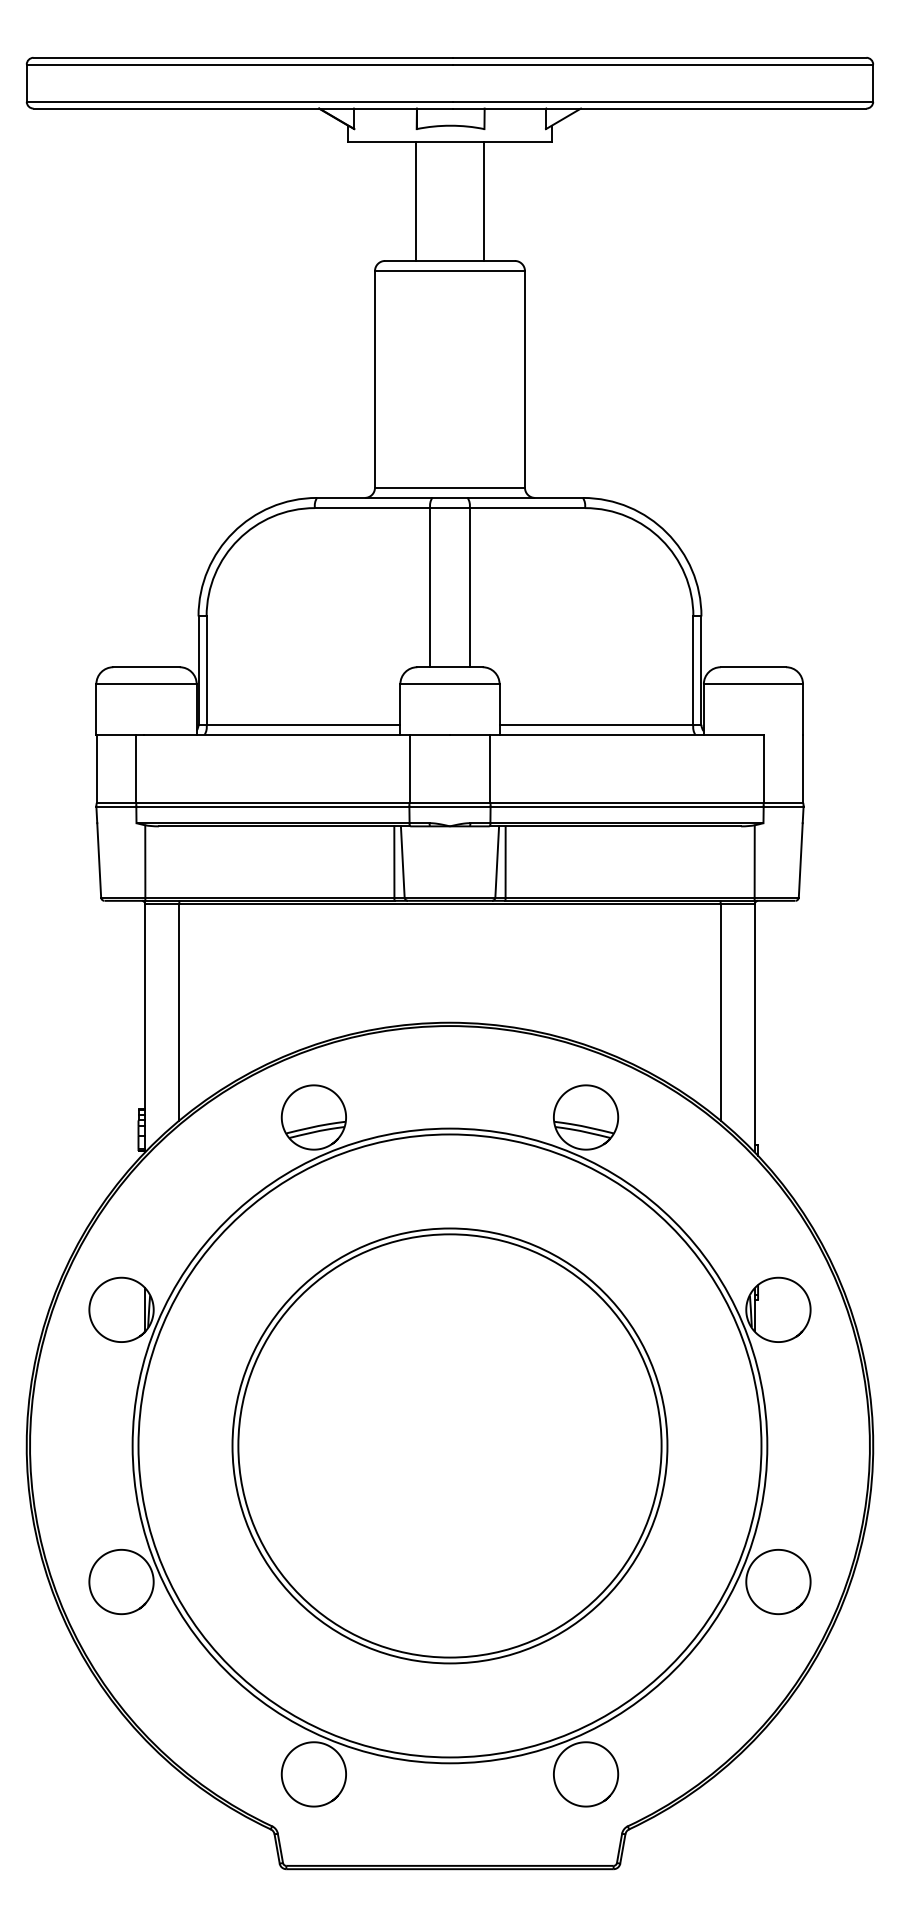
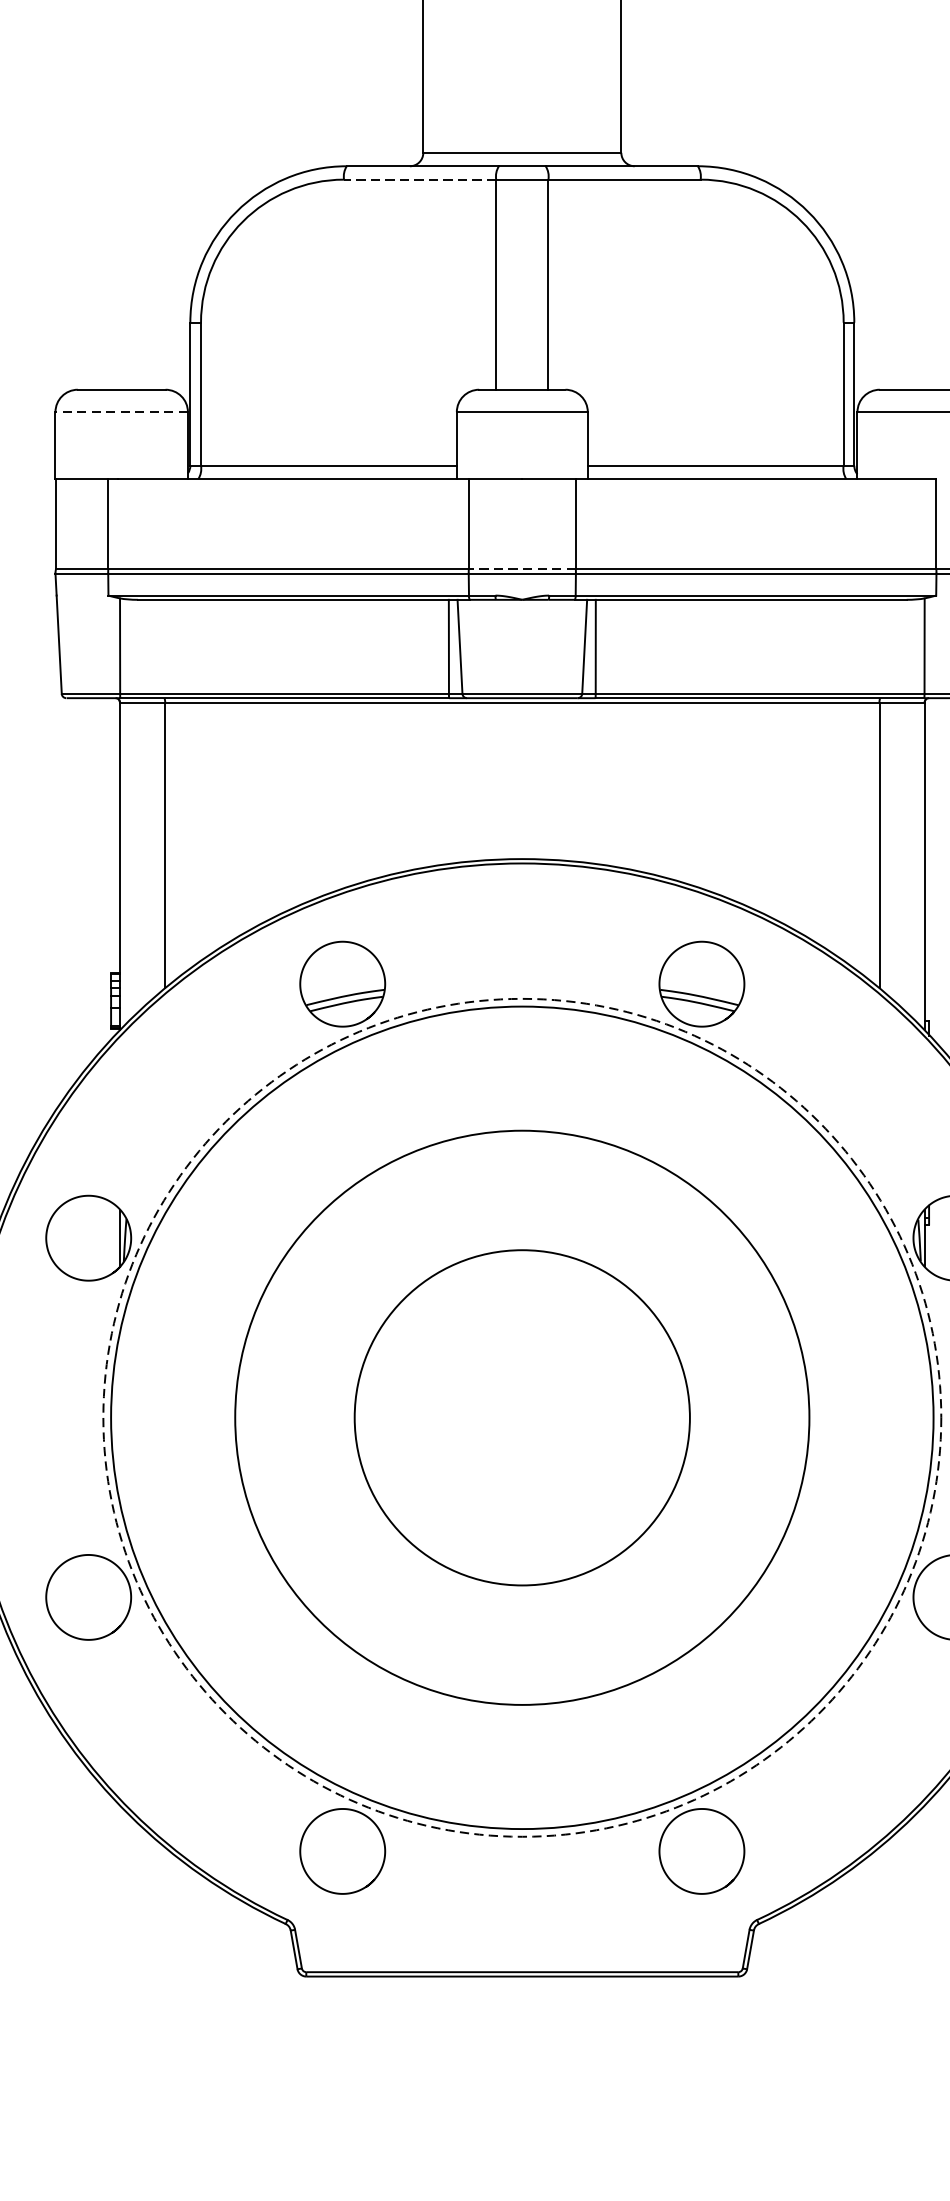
line: (372, 508) -> (420, 180), solid -> dashed
line: (146, 684) -> (121, 412), solid -> dashed
line: (449, 802) -> (521, 568), solid -> dashed
circle: (449, 1445) -> (521, 1417), size x0.6
circle: (449, 1445) -> (521, 1417), solid -> dashed

